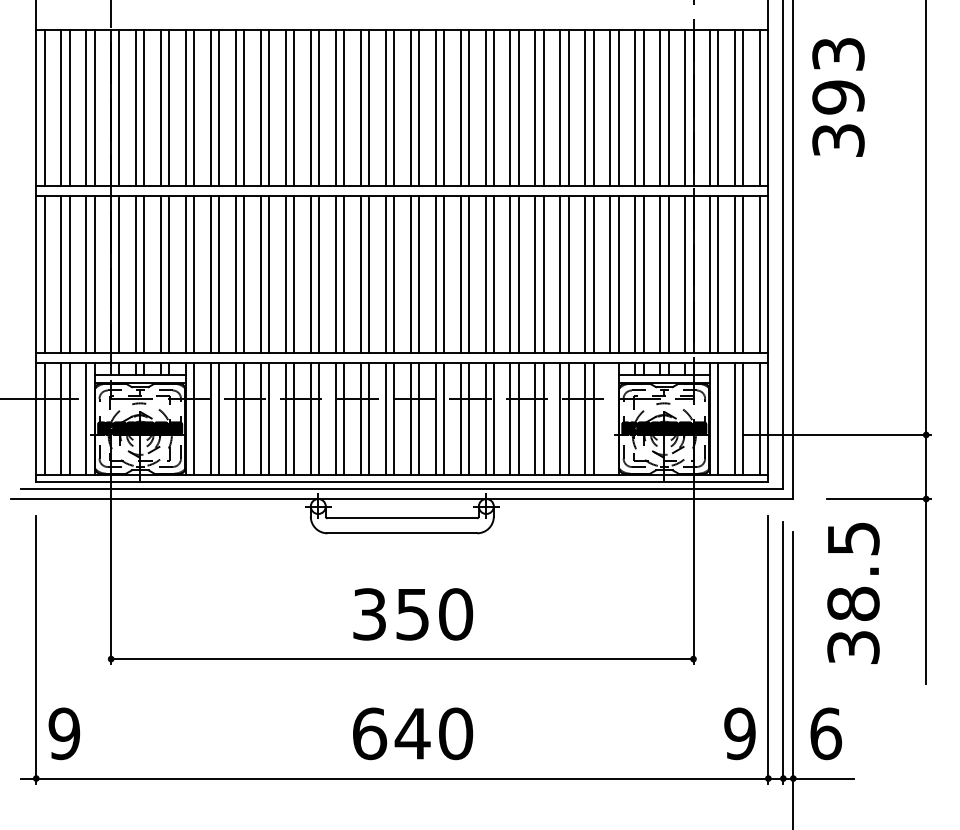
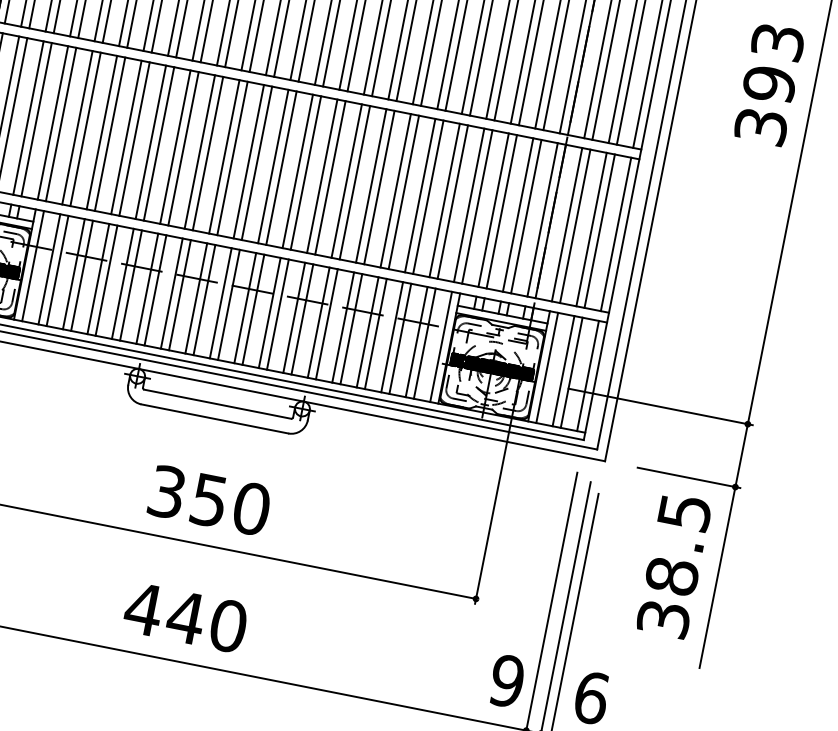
text: (838, 97) -> (769, 84), moved
line: (610, 418) -> (441, 346), added
text: (853, 593) -> (674, 566), moved
text: (369, 733) -> (143, 608), 640 -> 440

